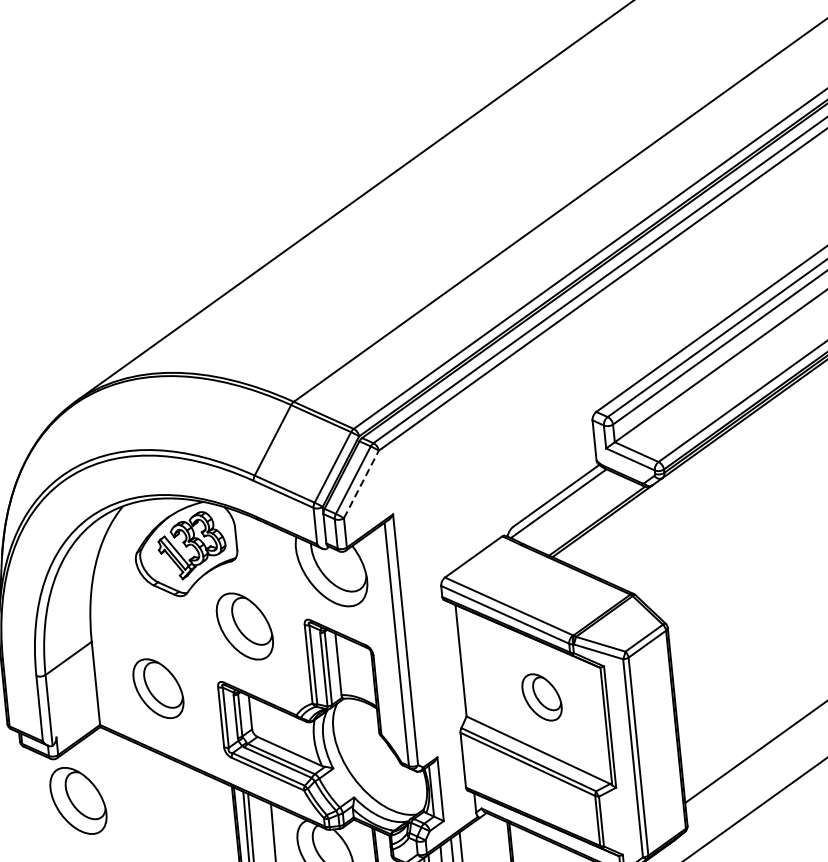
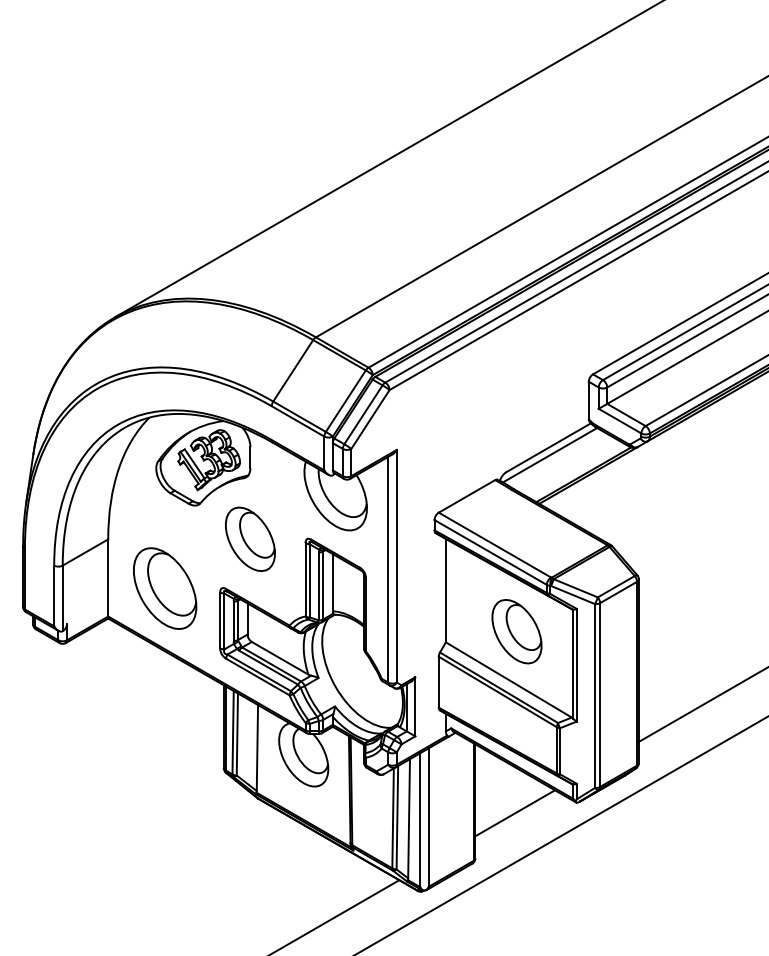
line: (361, 484) -> (370, 419), dashed -> solid
part: (158, 688) -> (165, 588), size x1.43
part: (541, 697) -> (516, 631), size x1.43
part: (78, 799) -> (81, 683), removed

